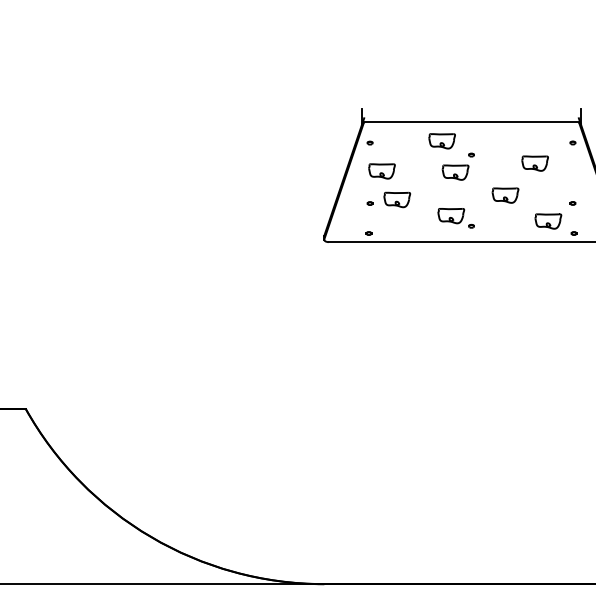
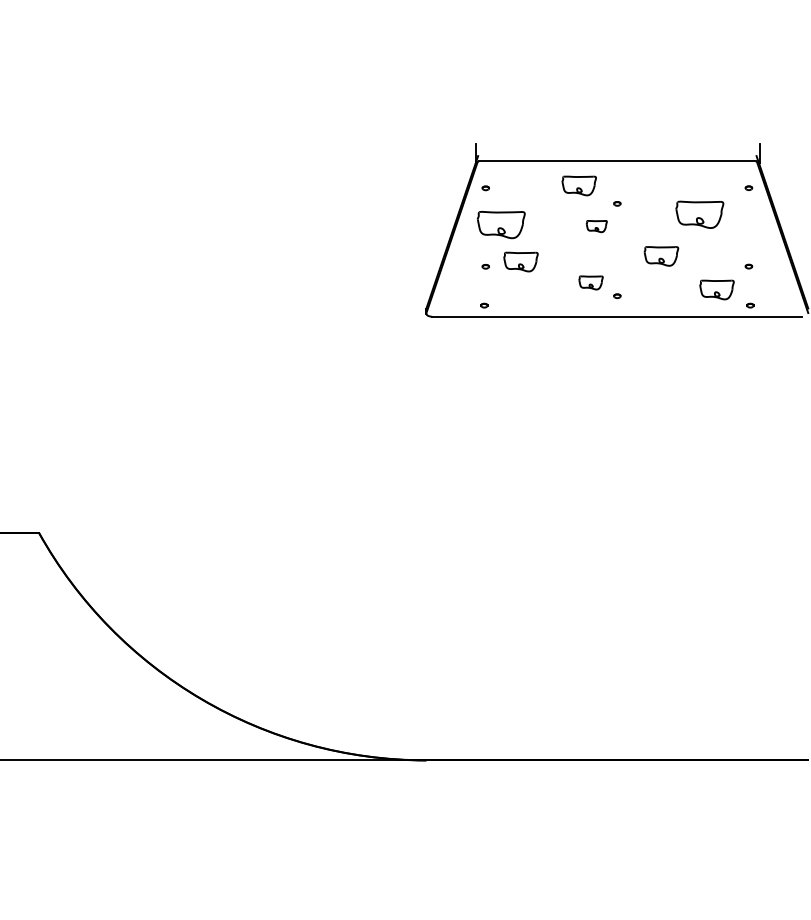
part: (534, 163) -> (699, 214), size x1.4
part: (381, 171) -> (500, 224), size x1.4
part: (455, 172) -> (596, 226), size x0.6
part: (450, 215) -> (590, 282), size x0.7

